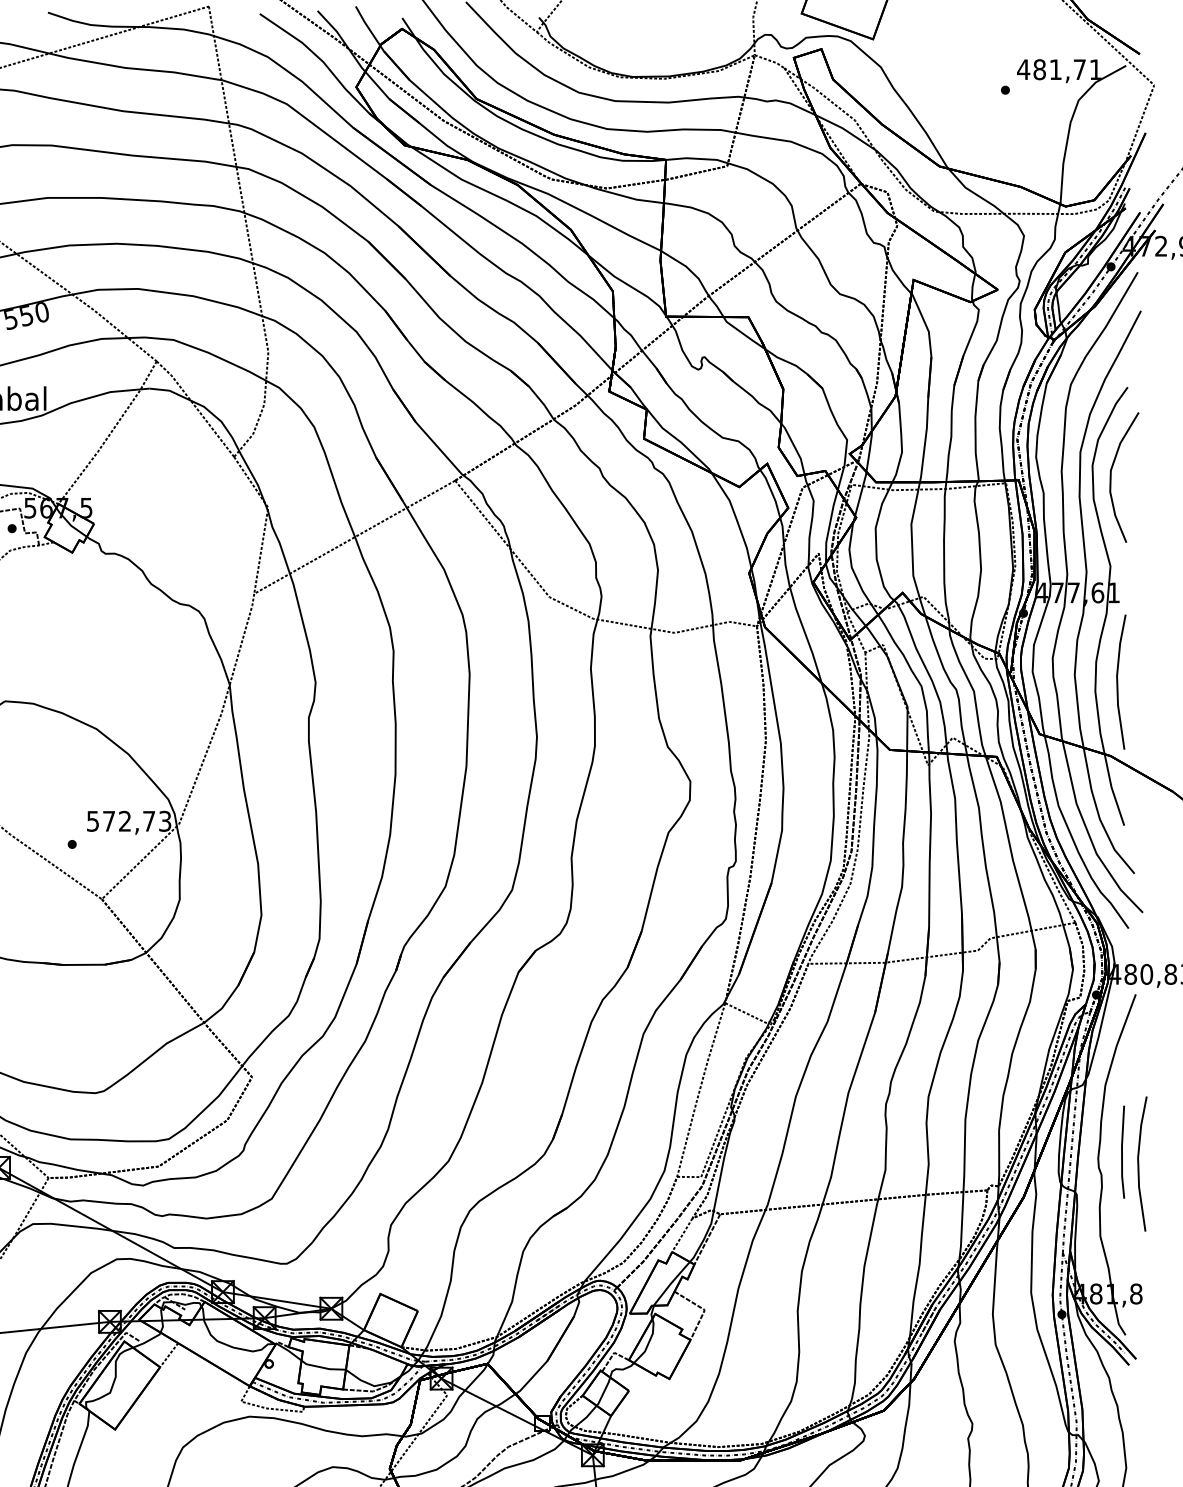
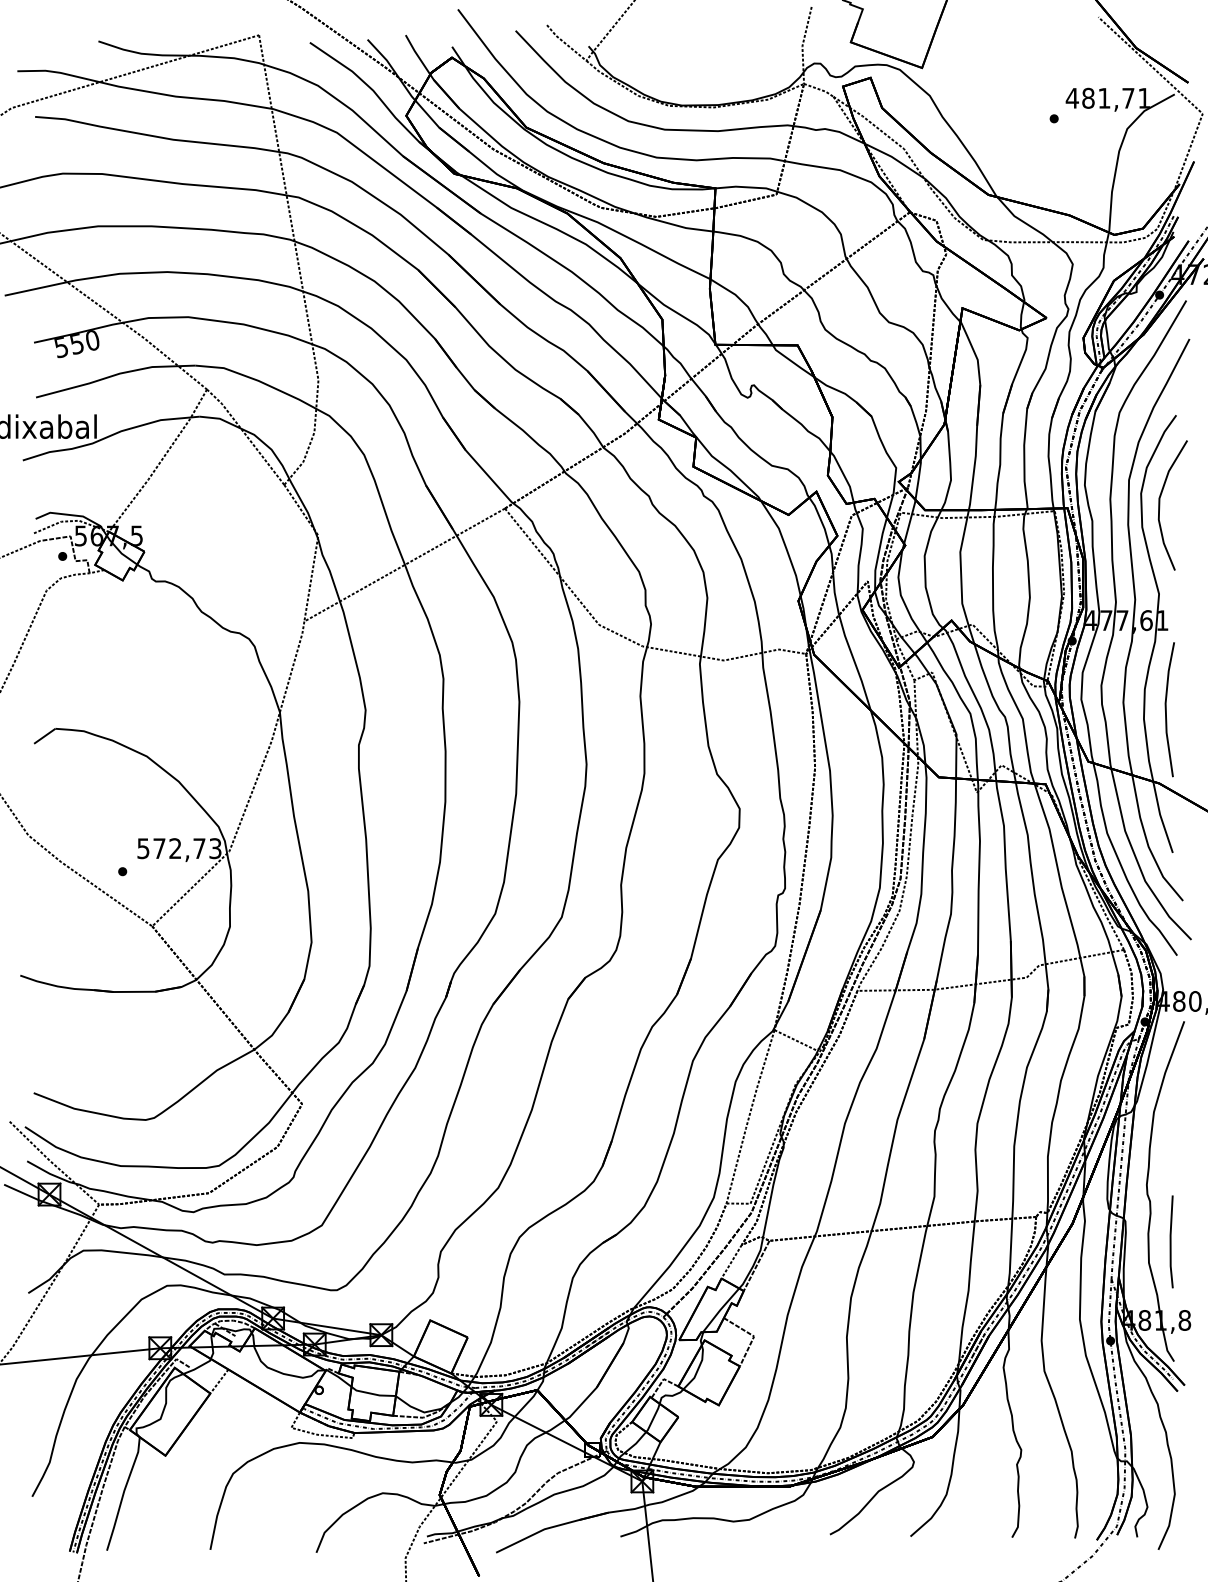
line: (1122, 1151) -> (1171, 1241), moved
line: (1138, 1163) -> (1187, 1190), removed

